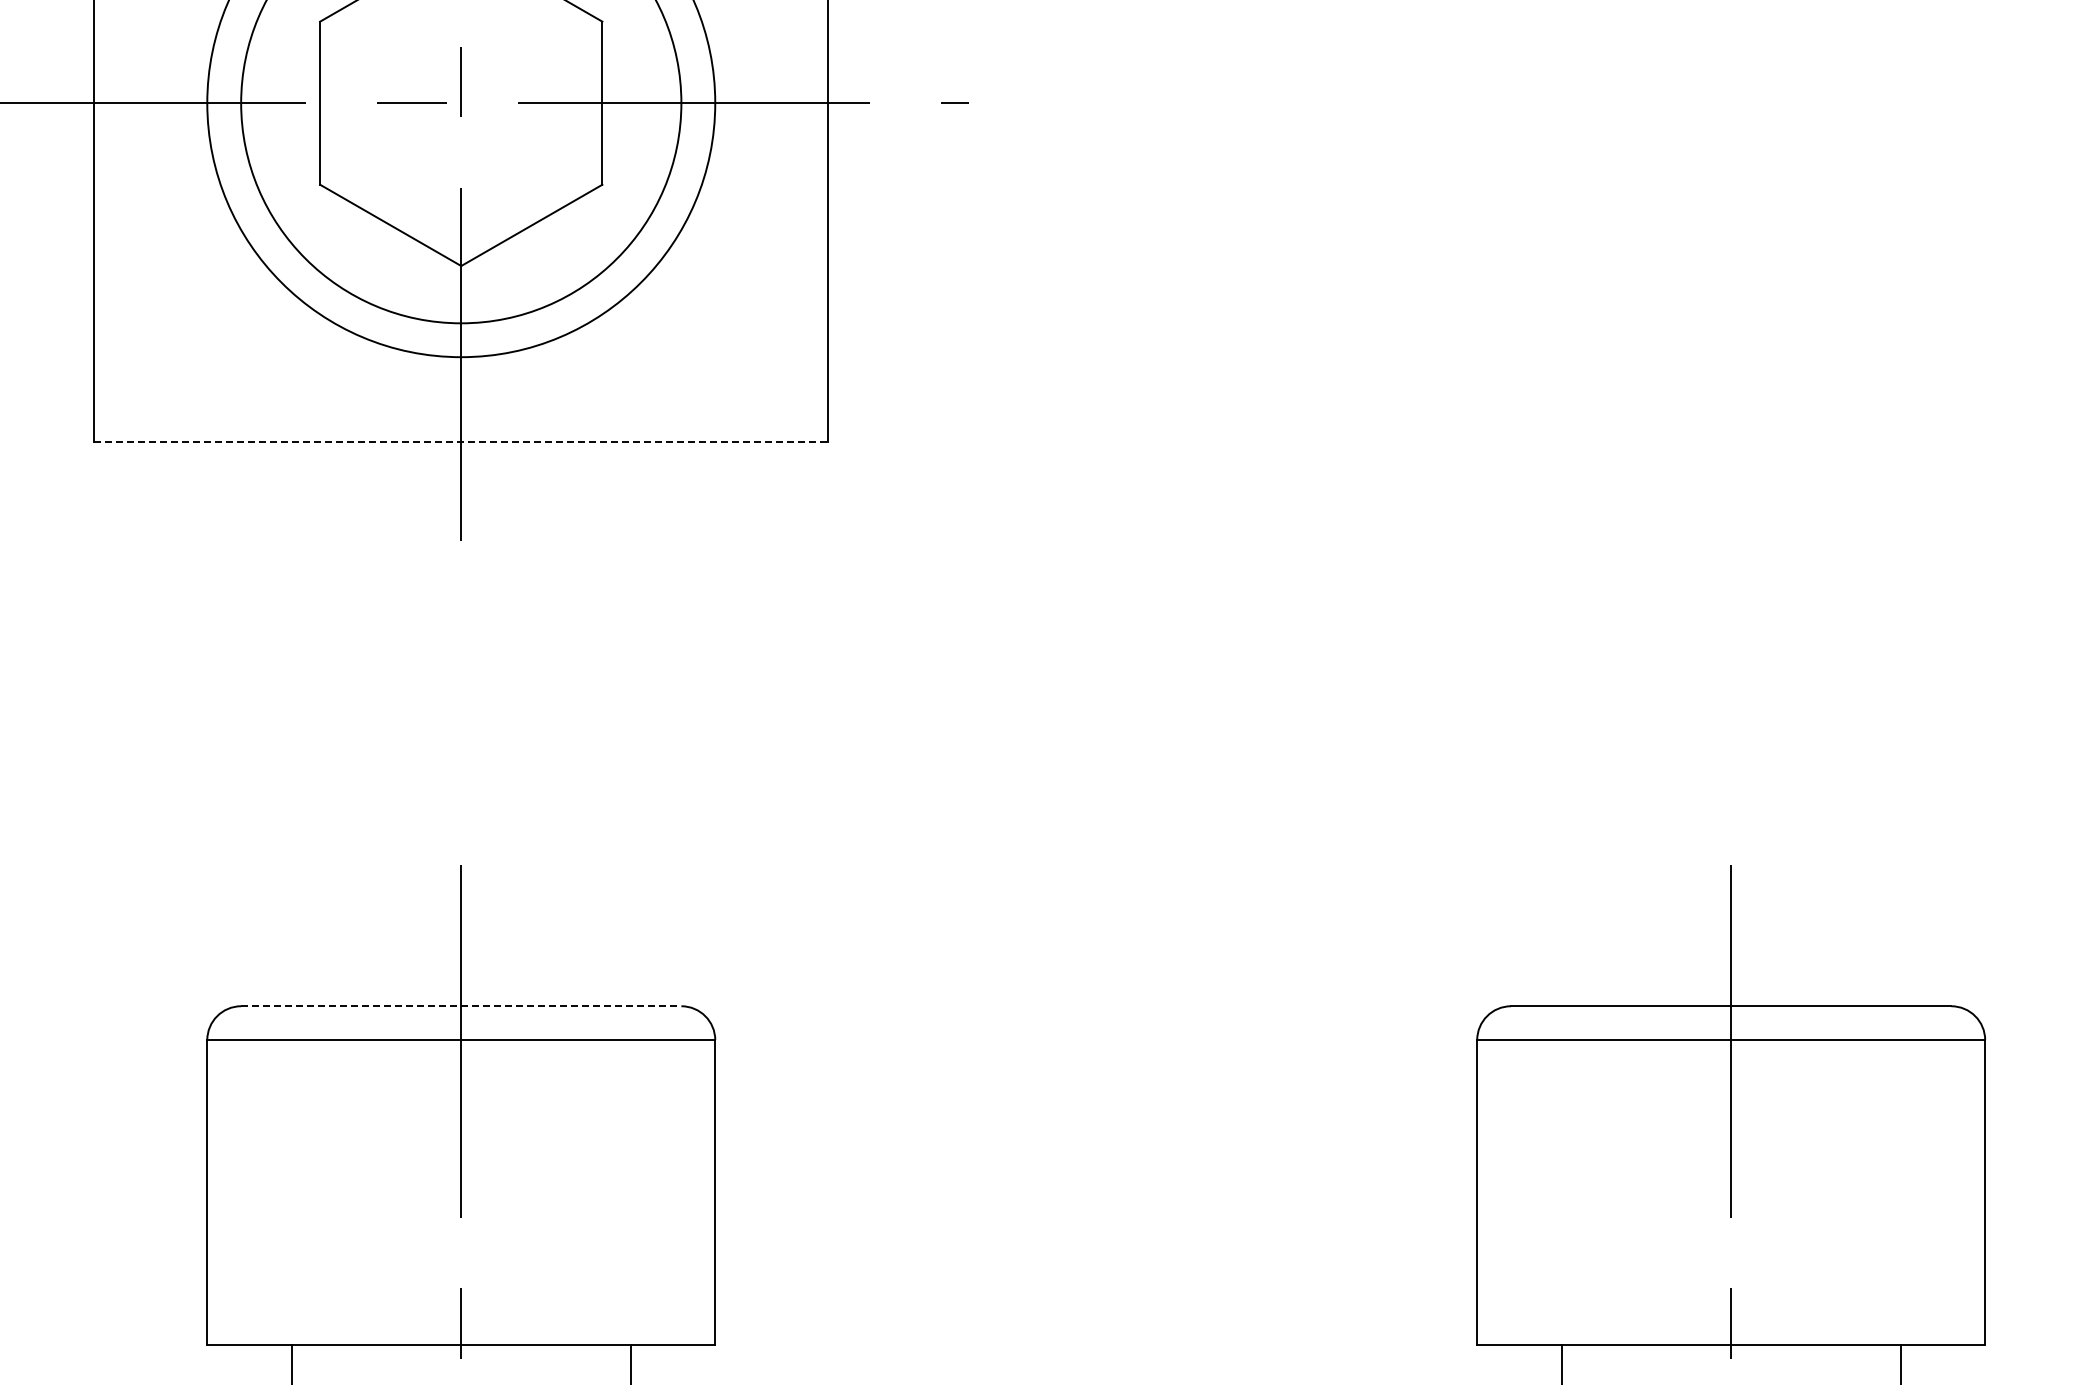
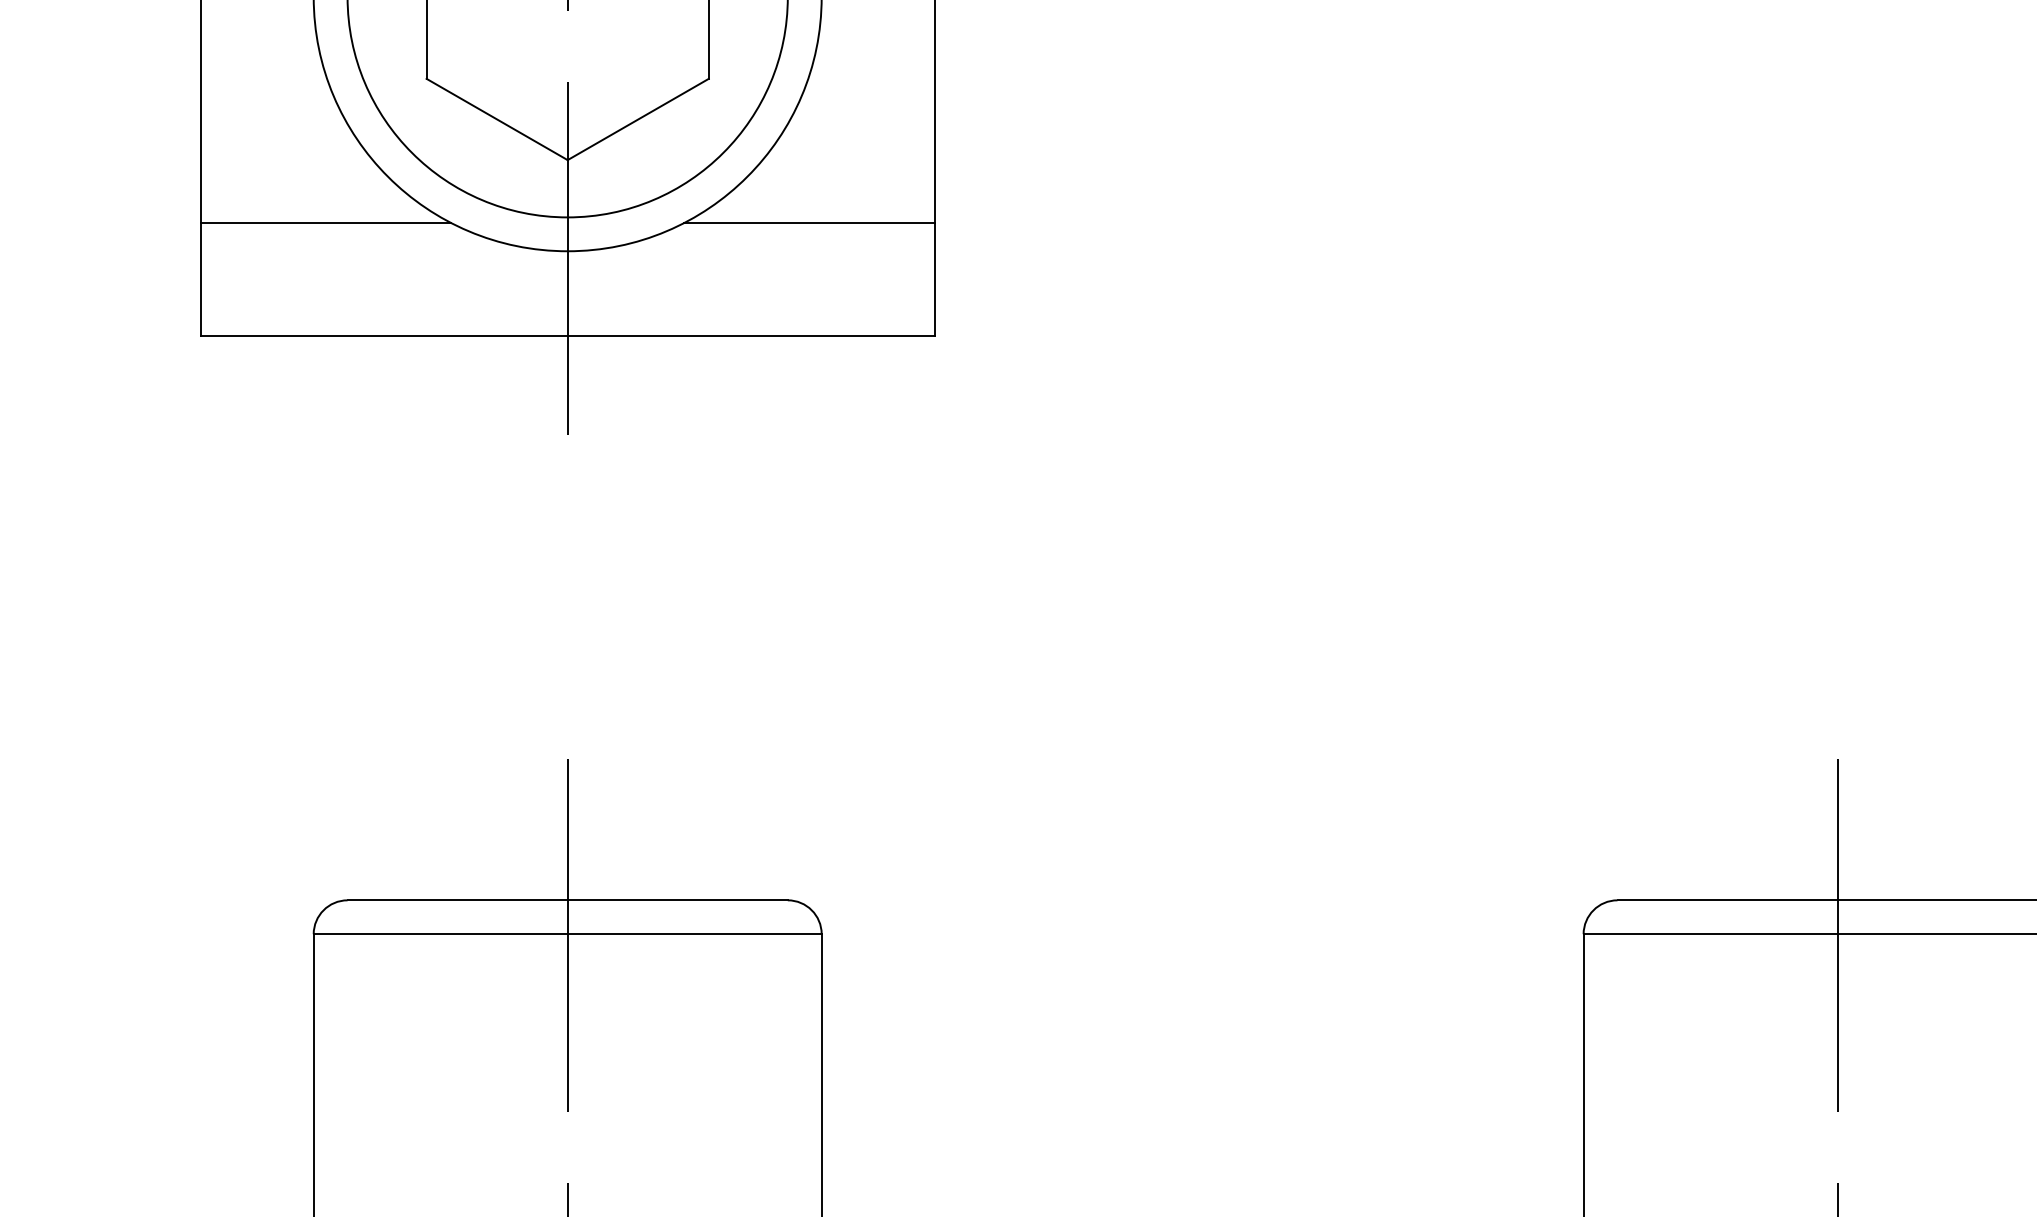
line: (219, 328) -> (325, 222), added
line: (702, 328) -> (808, 222), added
line: (461, 441) -> (567, 335), dashed -> solid
line: (461, 1006) -> (567, 900), dashed -> solid

